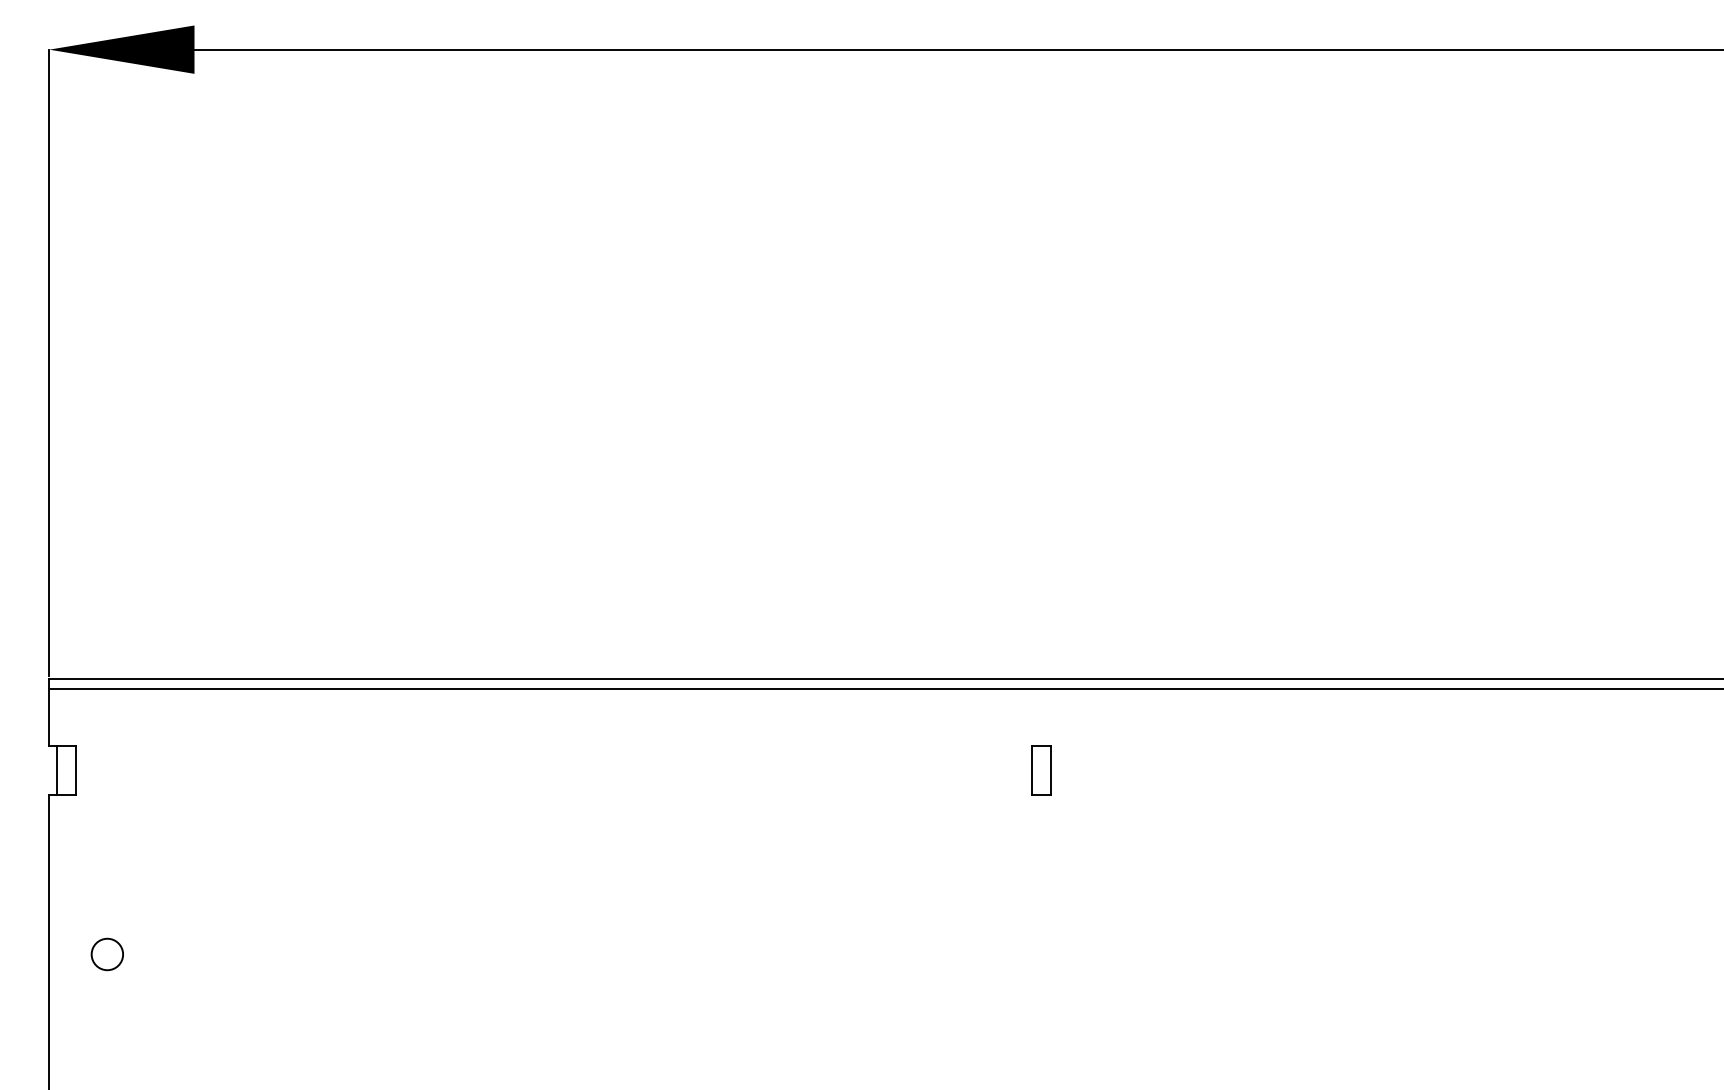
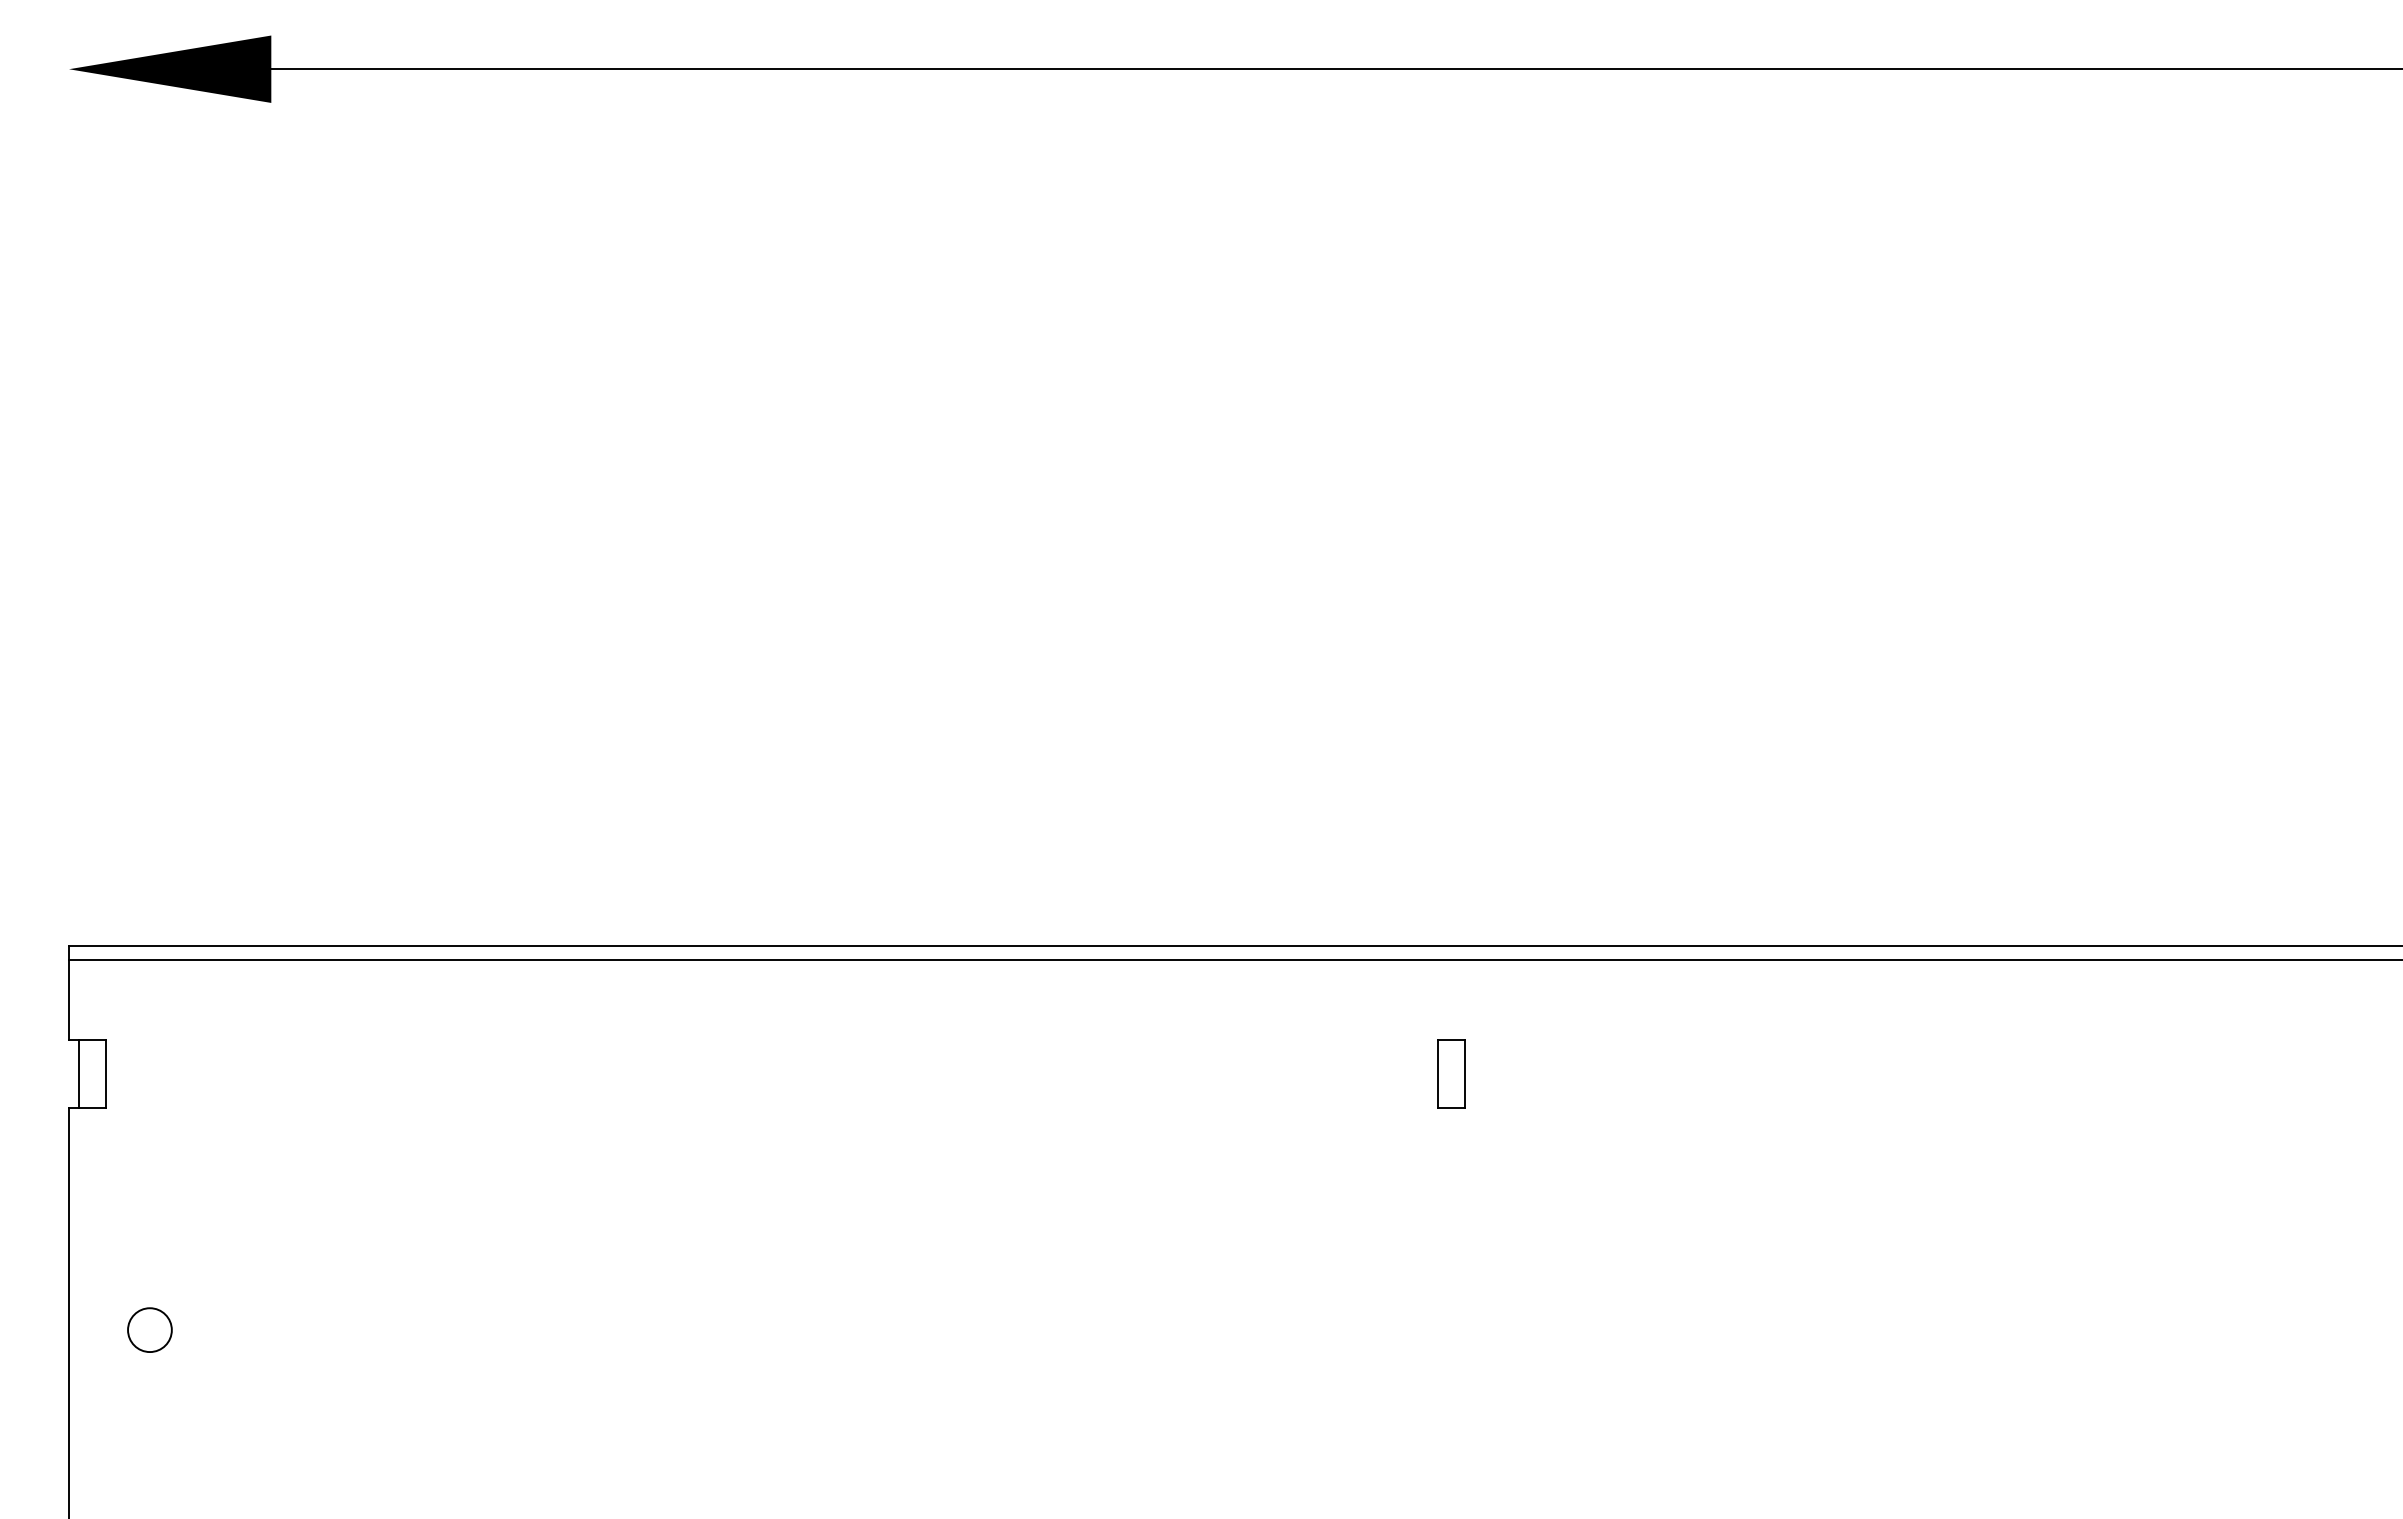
line: (49, 362) -> (69, 505), removed

